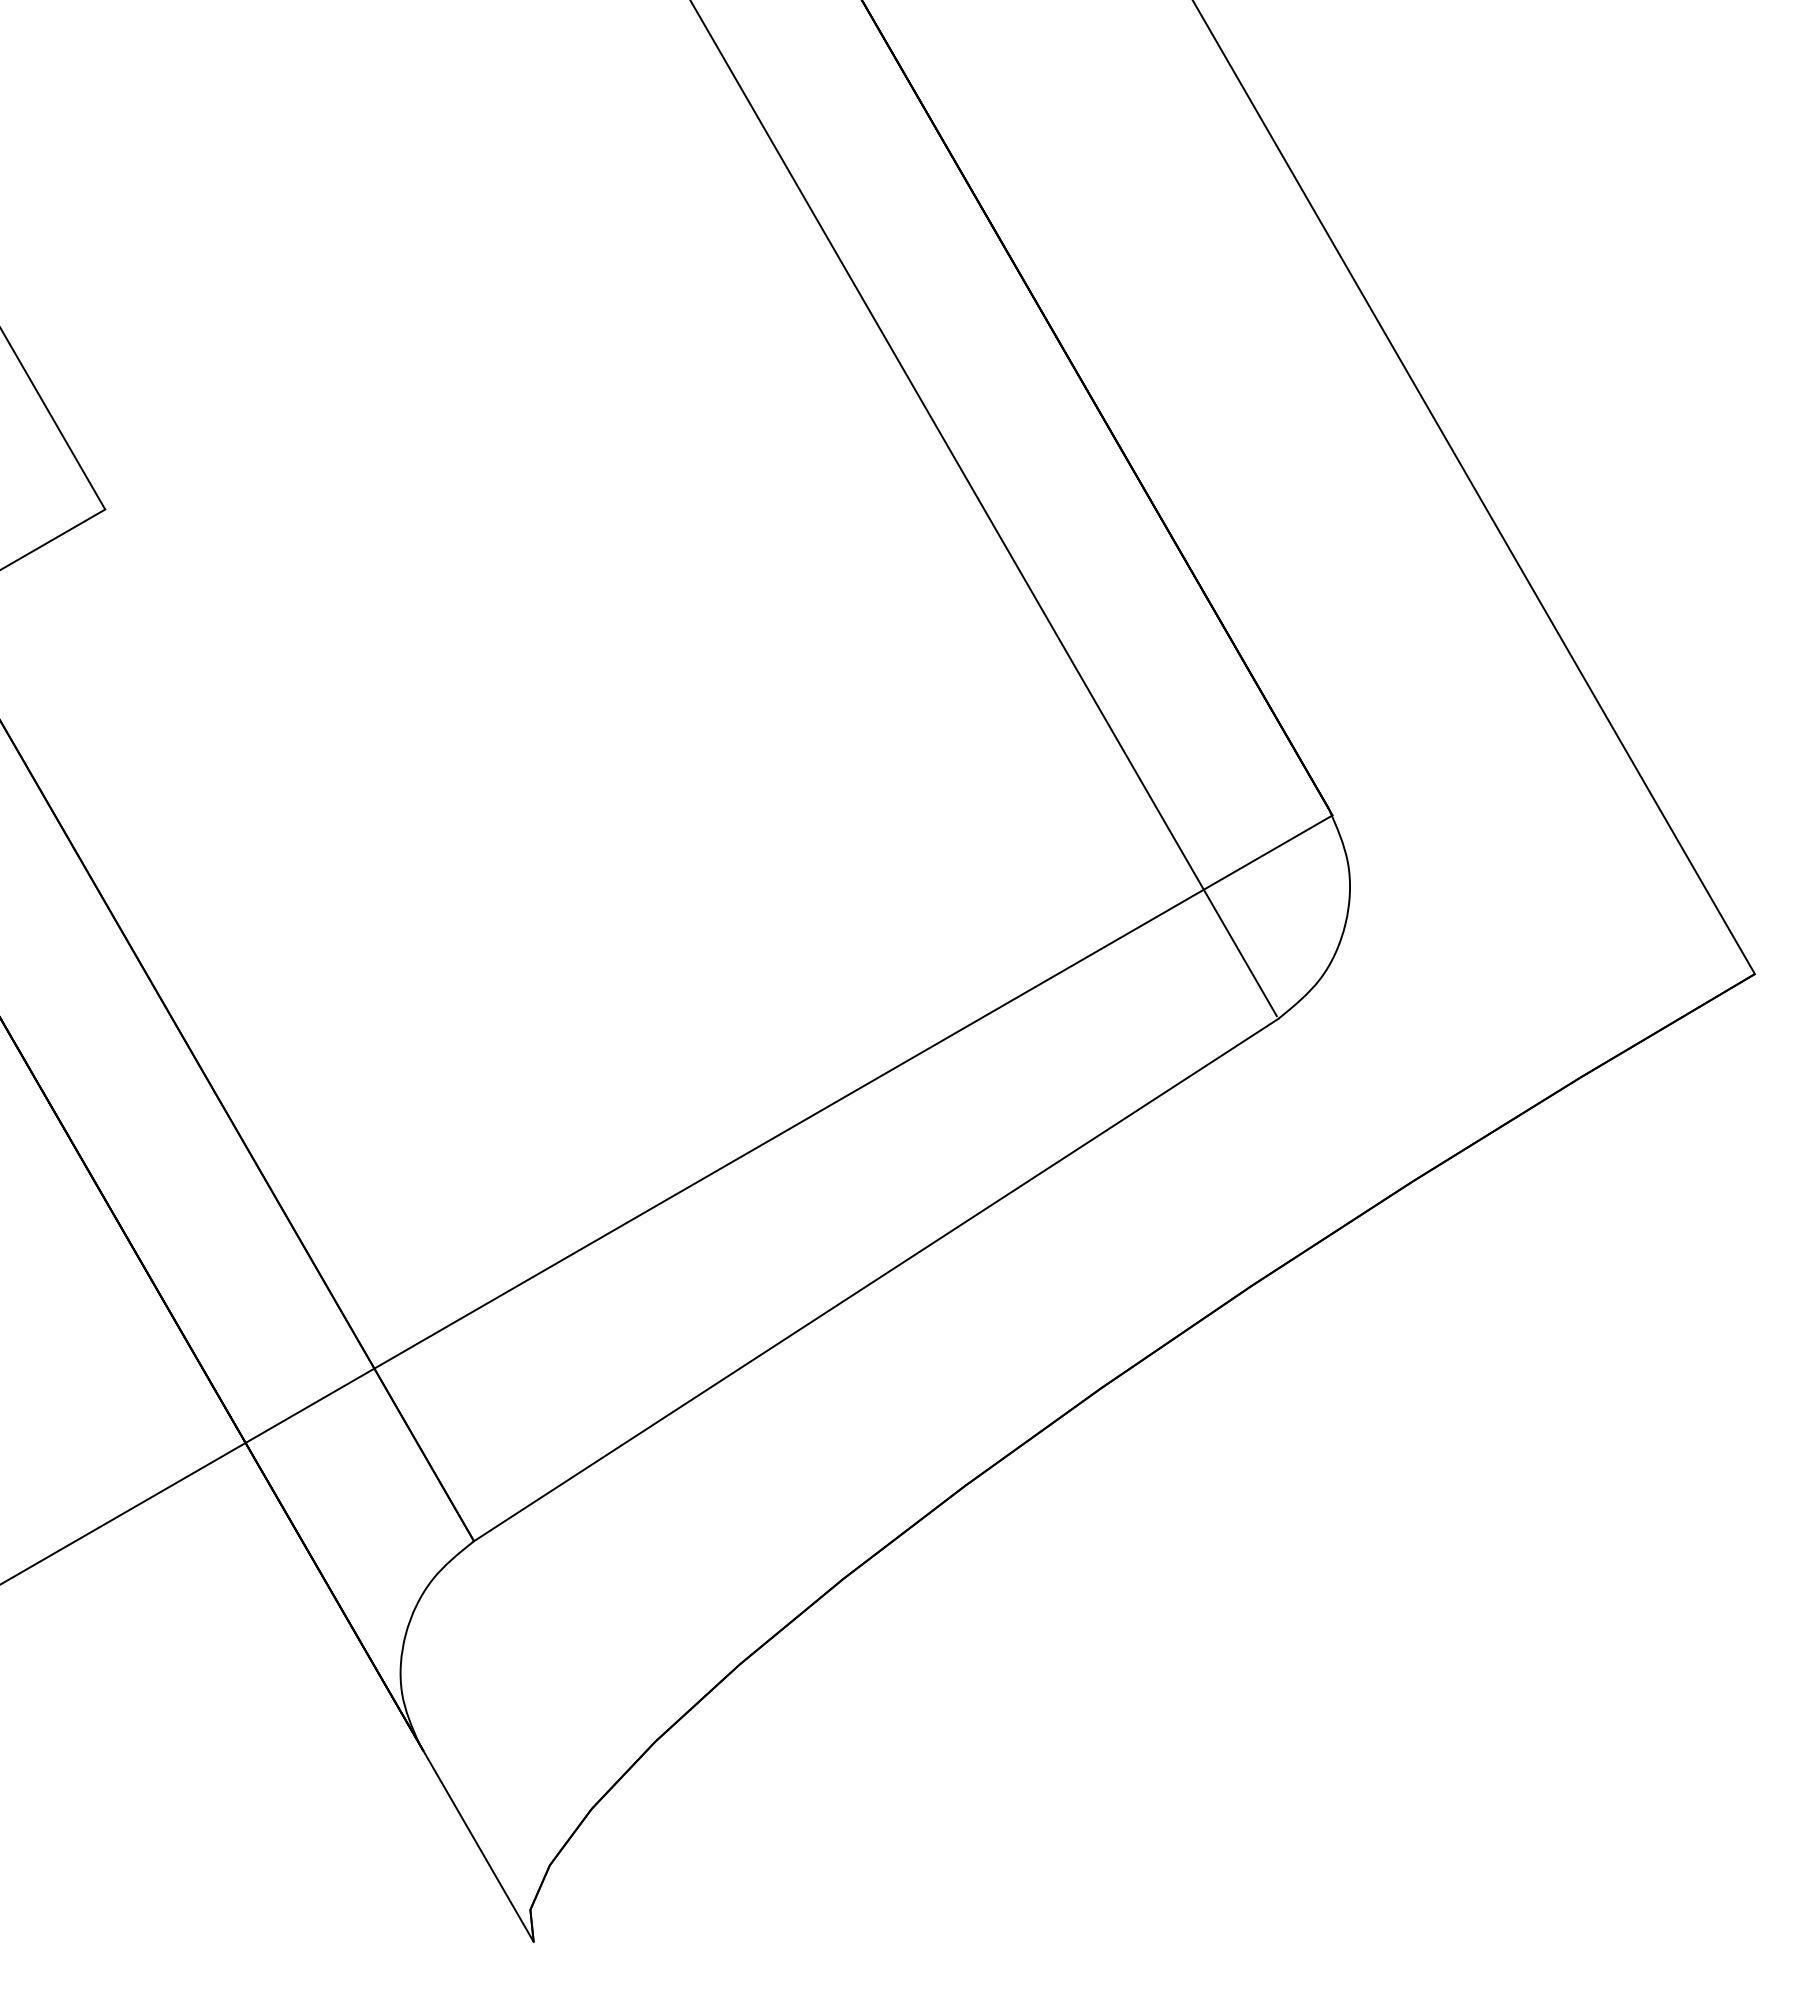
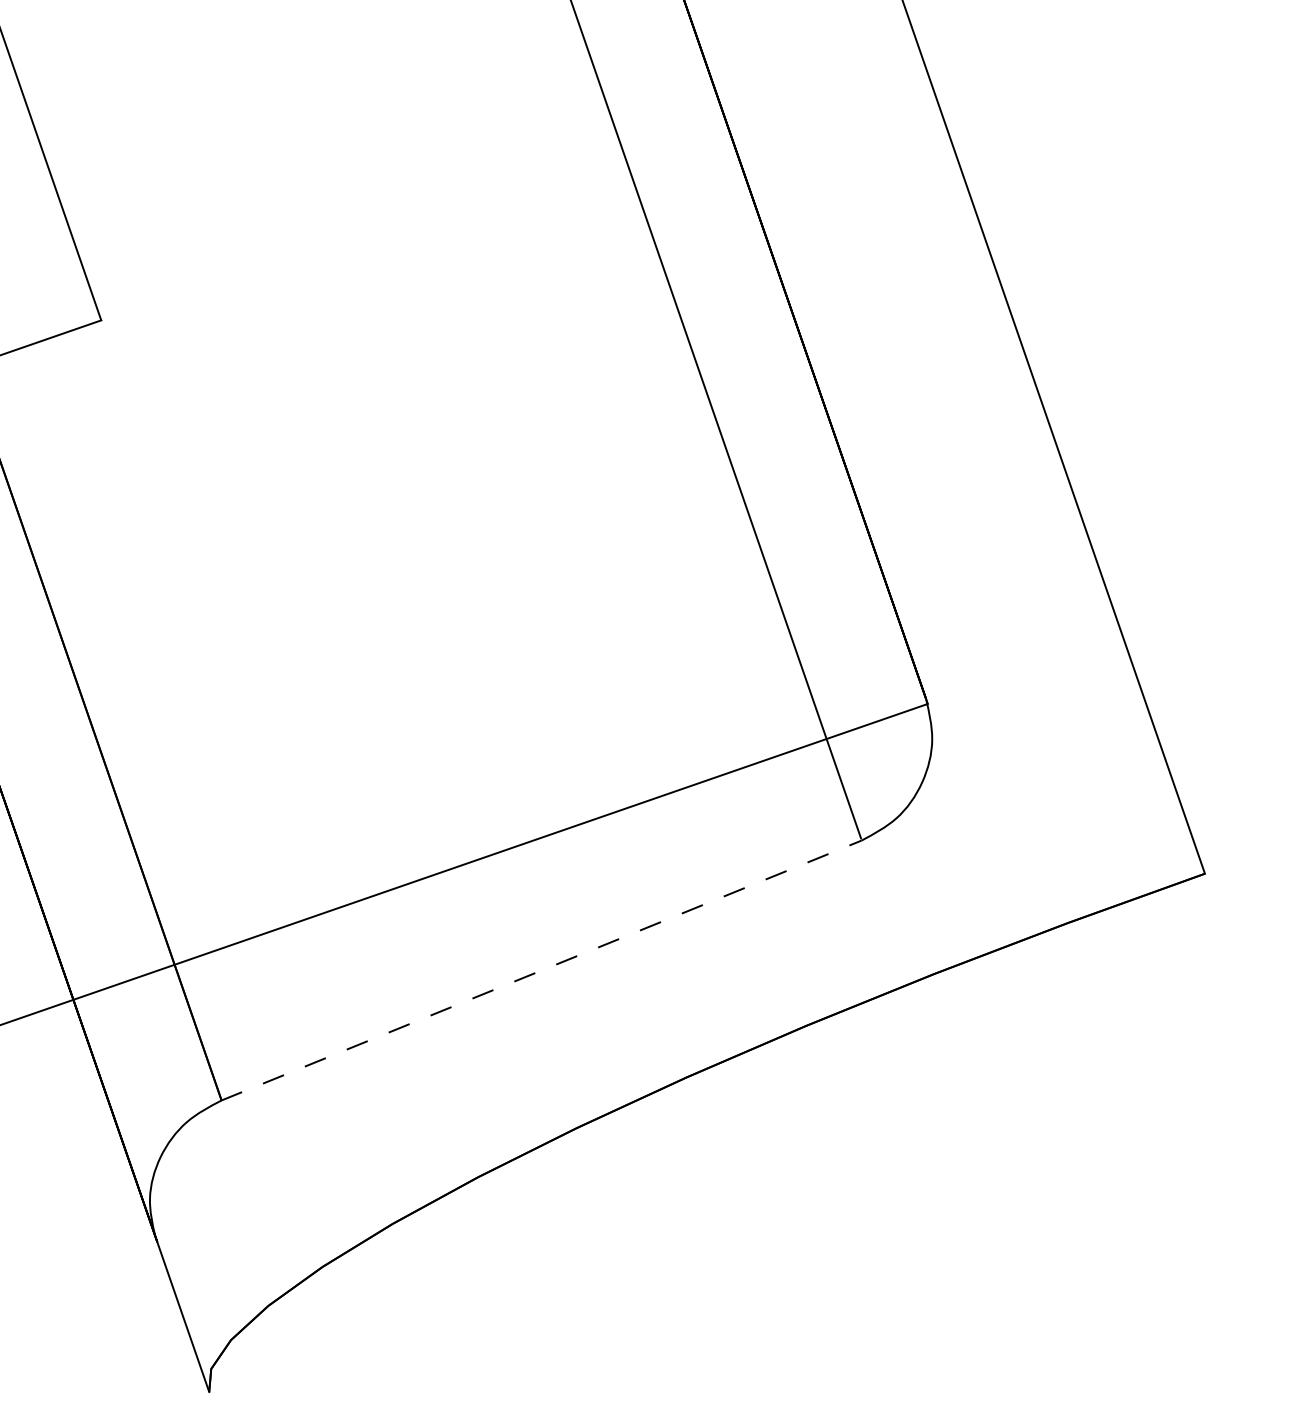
line: (875, 1280) -> (541, 970), solid -> dashed

